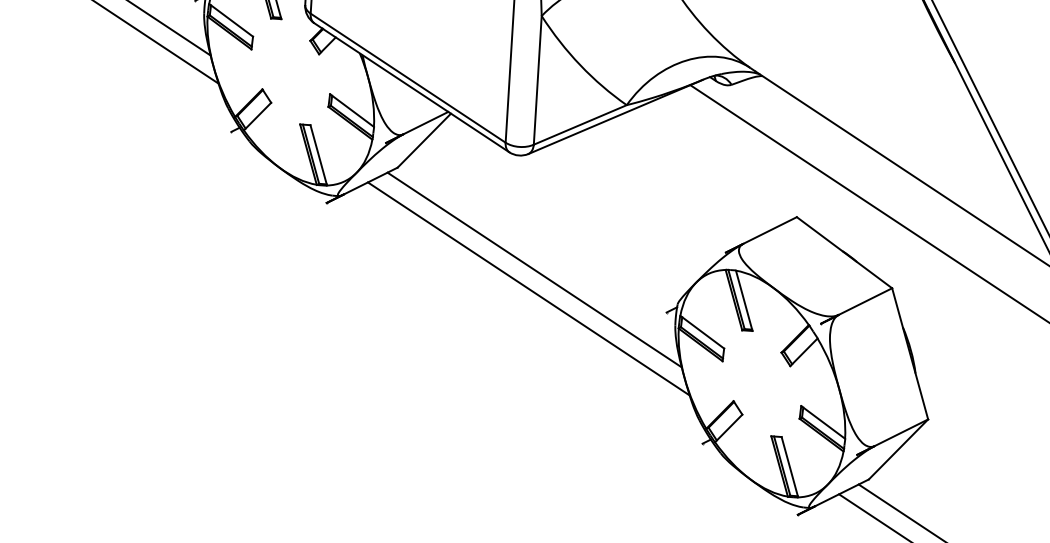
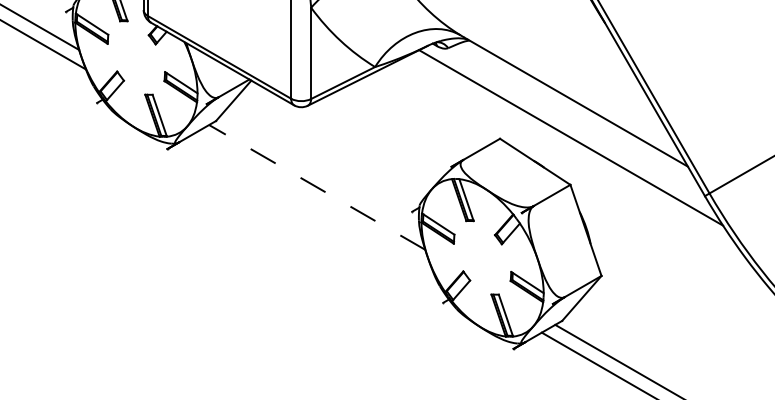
line: (535, 270) -> (317, 187), solid -> dashed
line: (528, 288) -> (313, 200), removed

